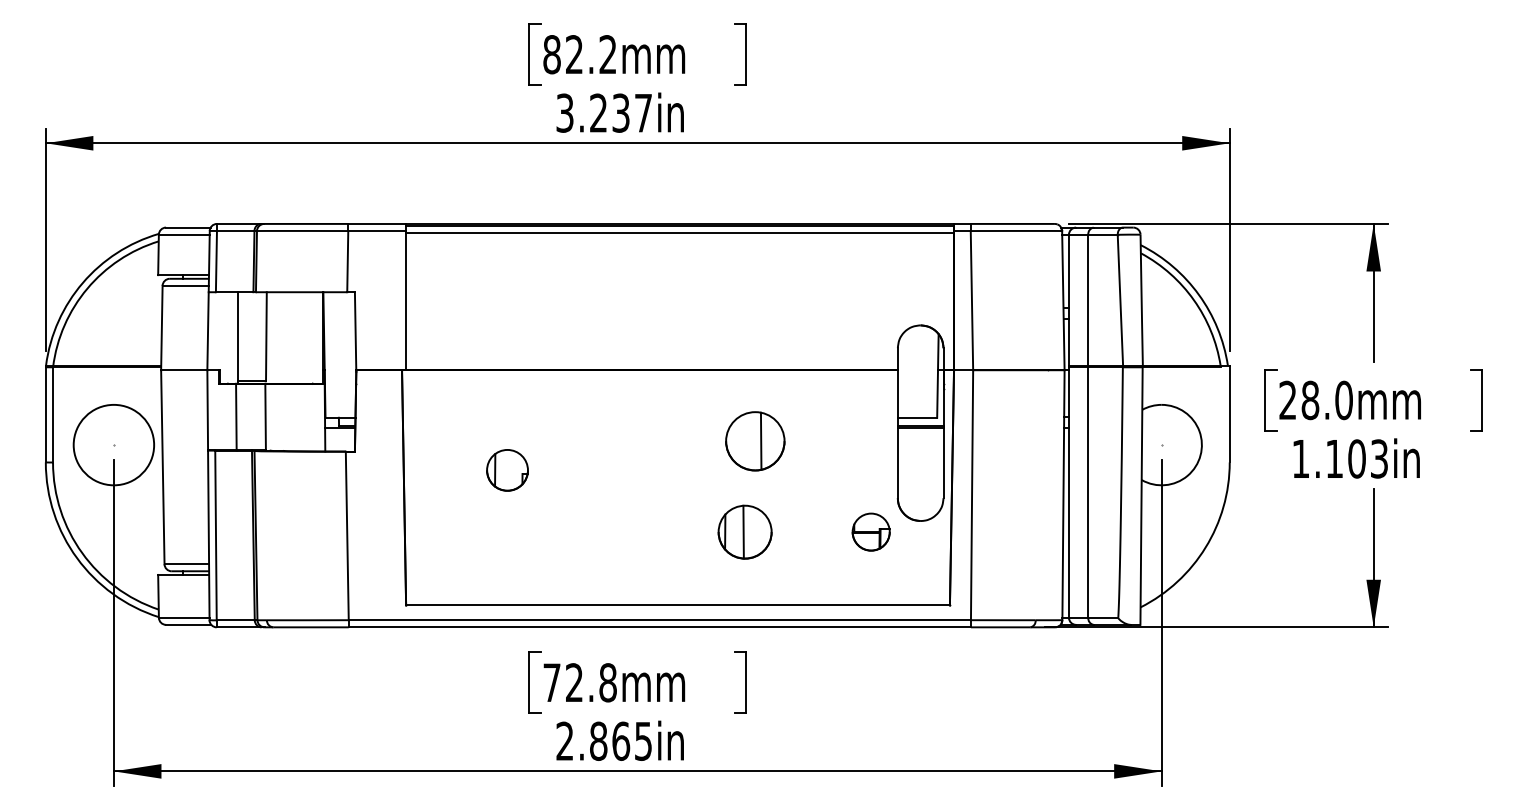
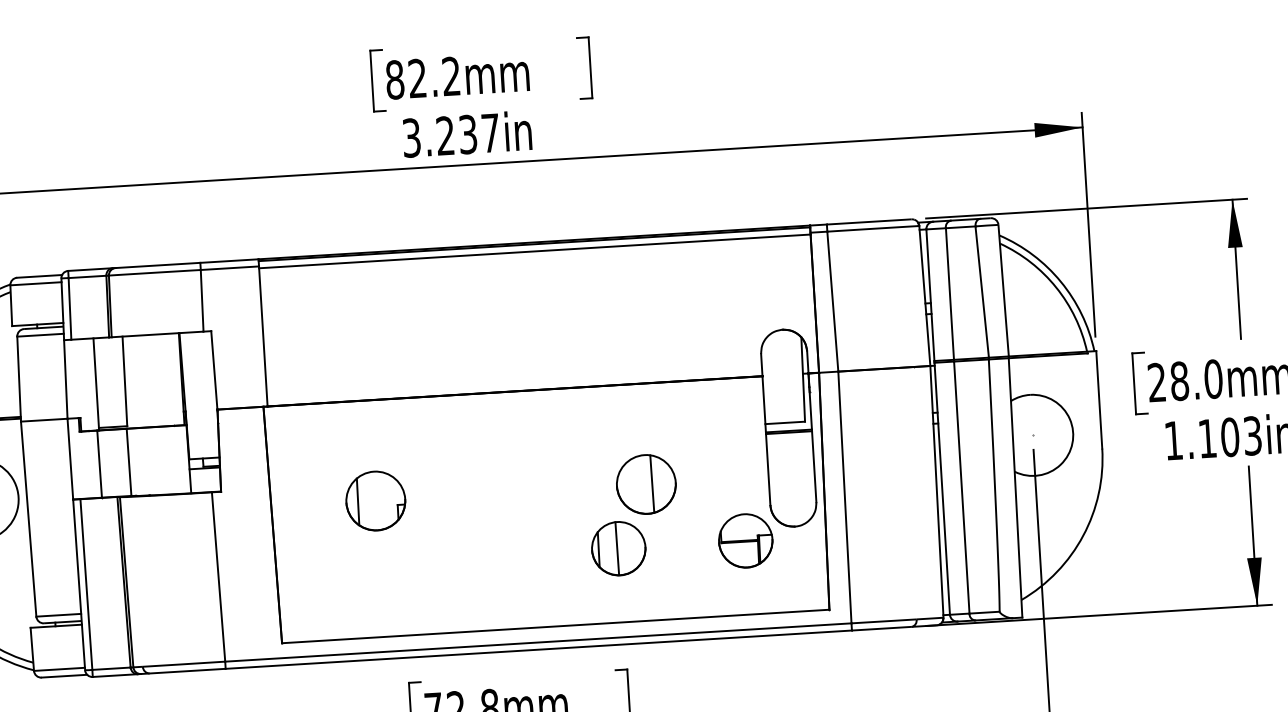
part: (755, 441) -> (646, 484), moved
part: (507, 470) -> (375, 501), size x1.43
part: (870, 531) -> (744, 540), size x1.43

